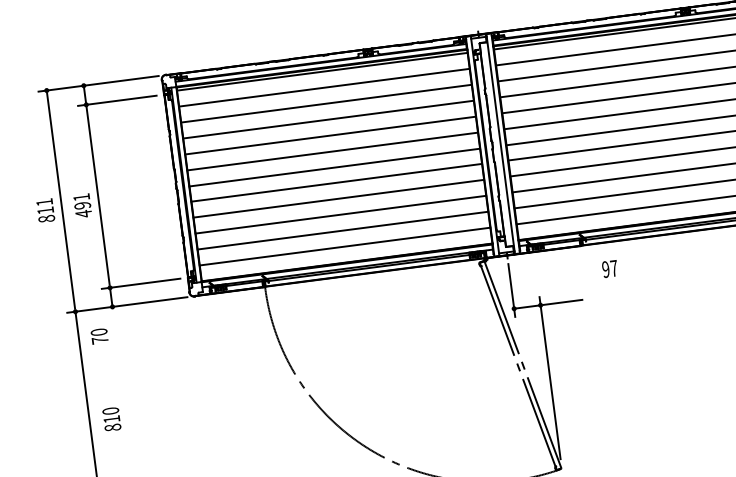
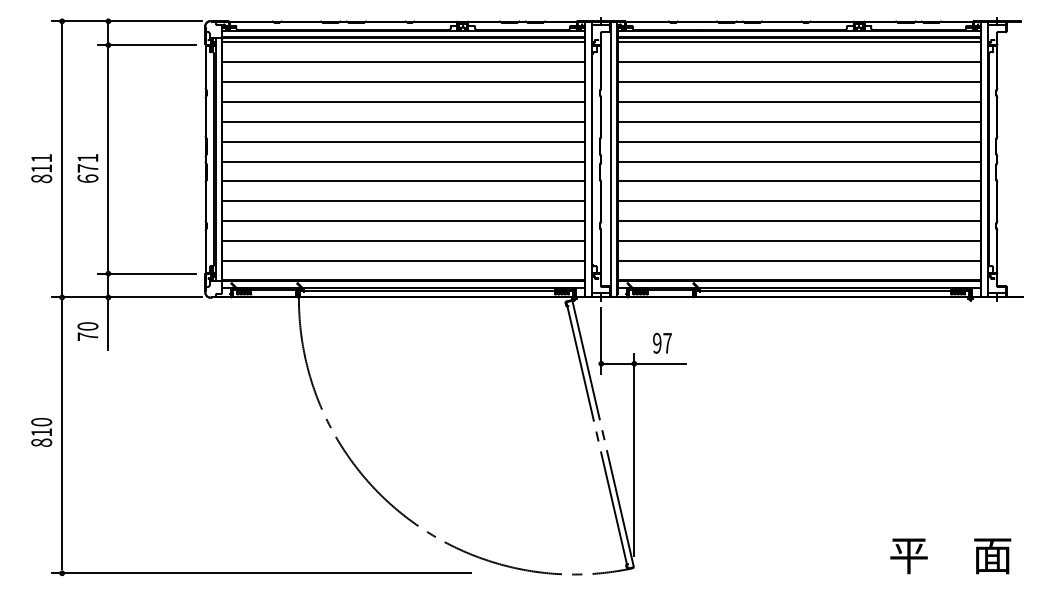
text: (82, 209) -> (87, 173), 491 -> 671
text: (610, 268) -> (662, 342), moved
line: (115, 329) -> (108, 325), added
text: (111, 419) -> (41, 432), moved

